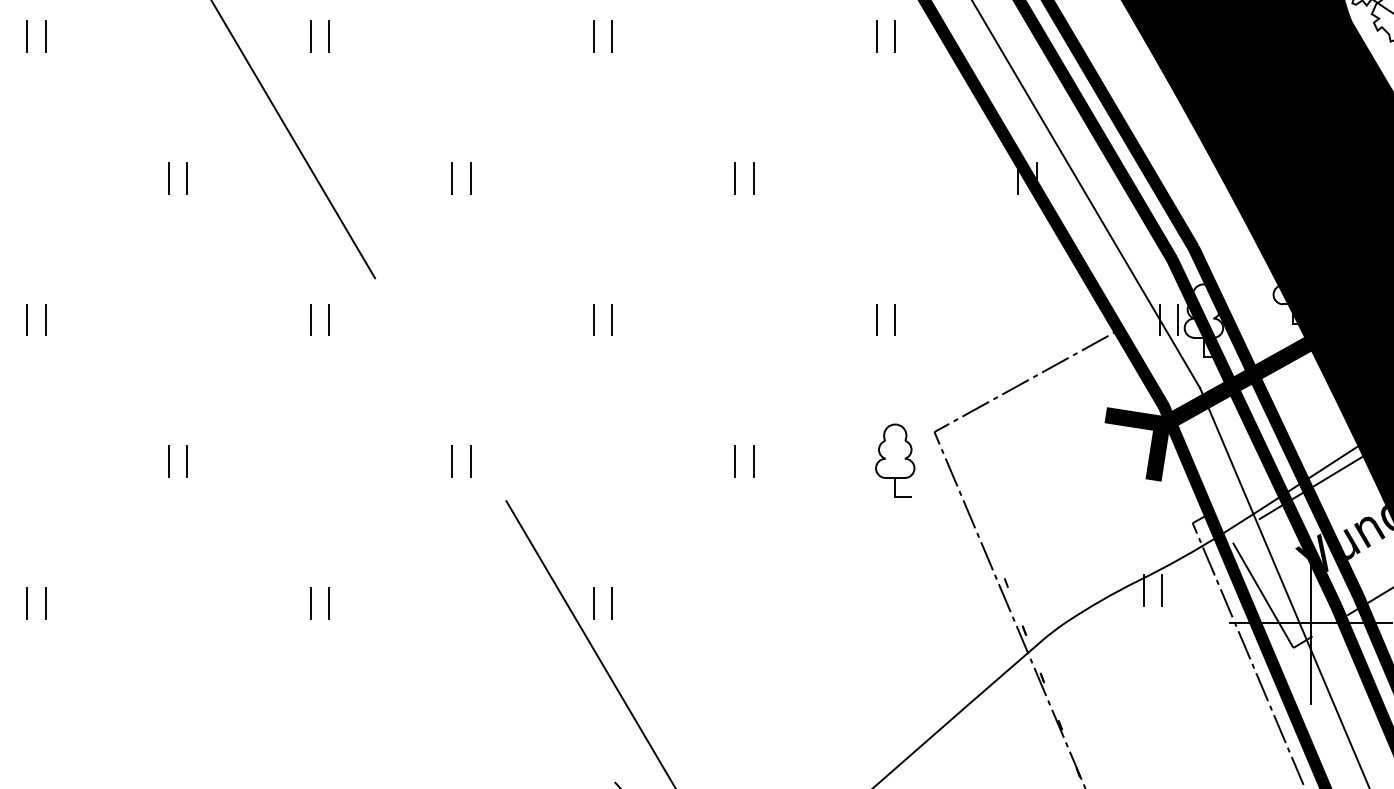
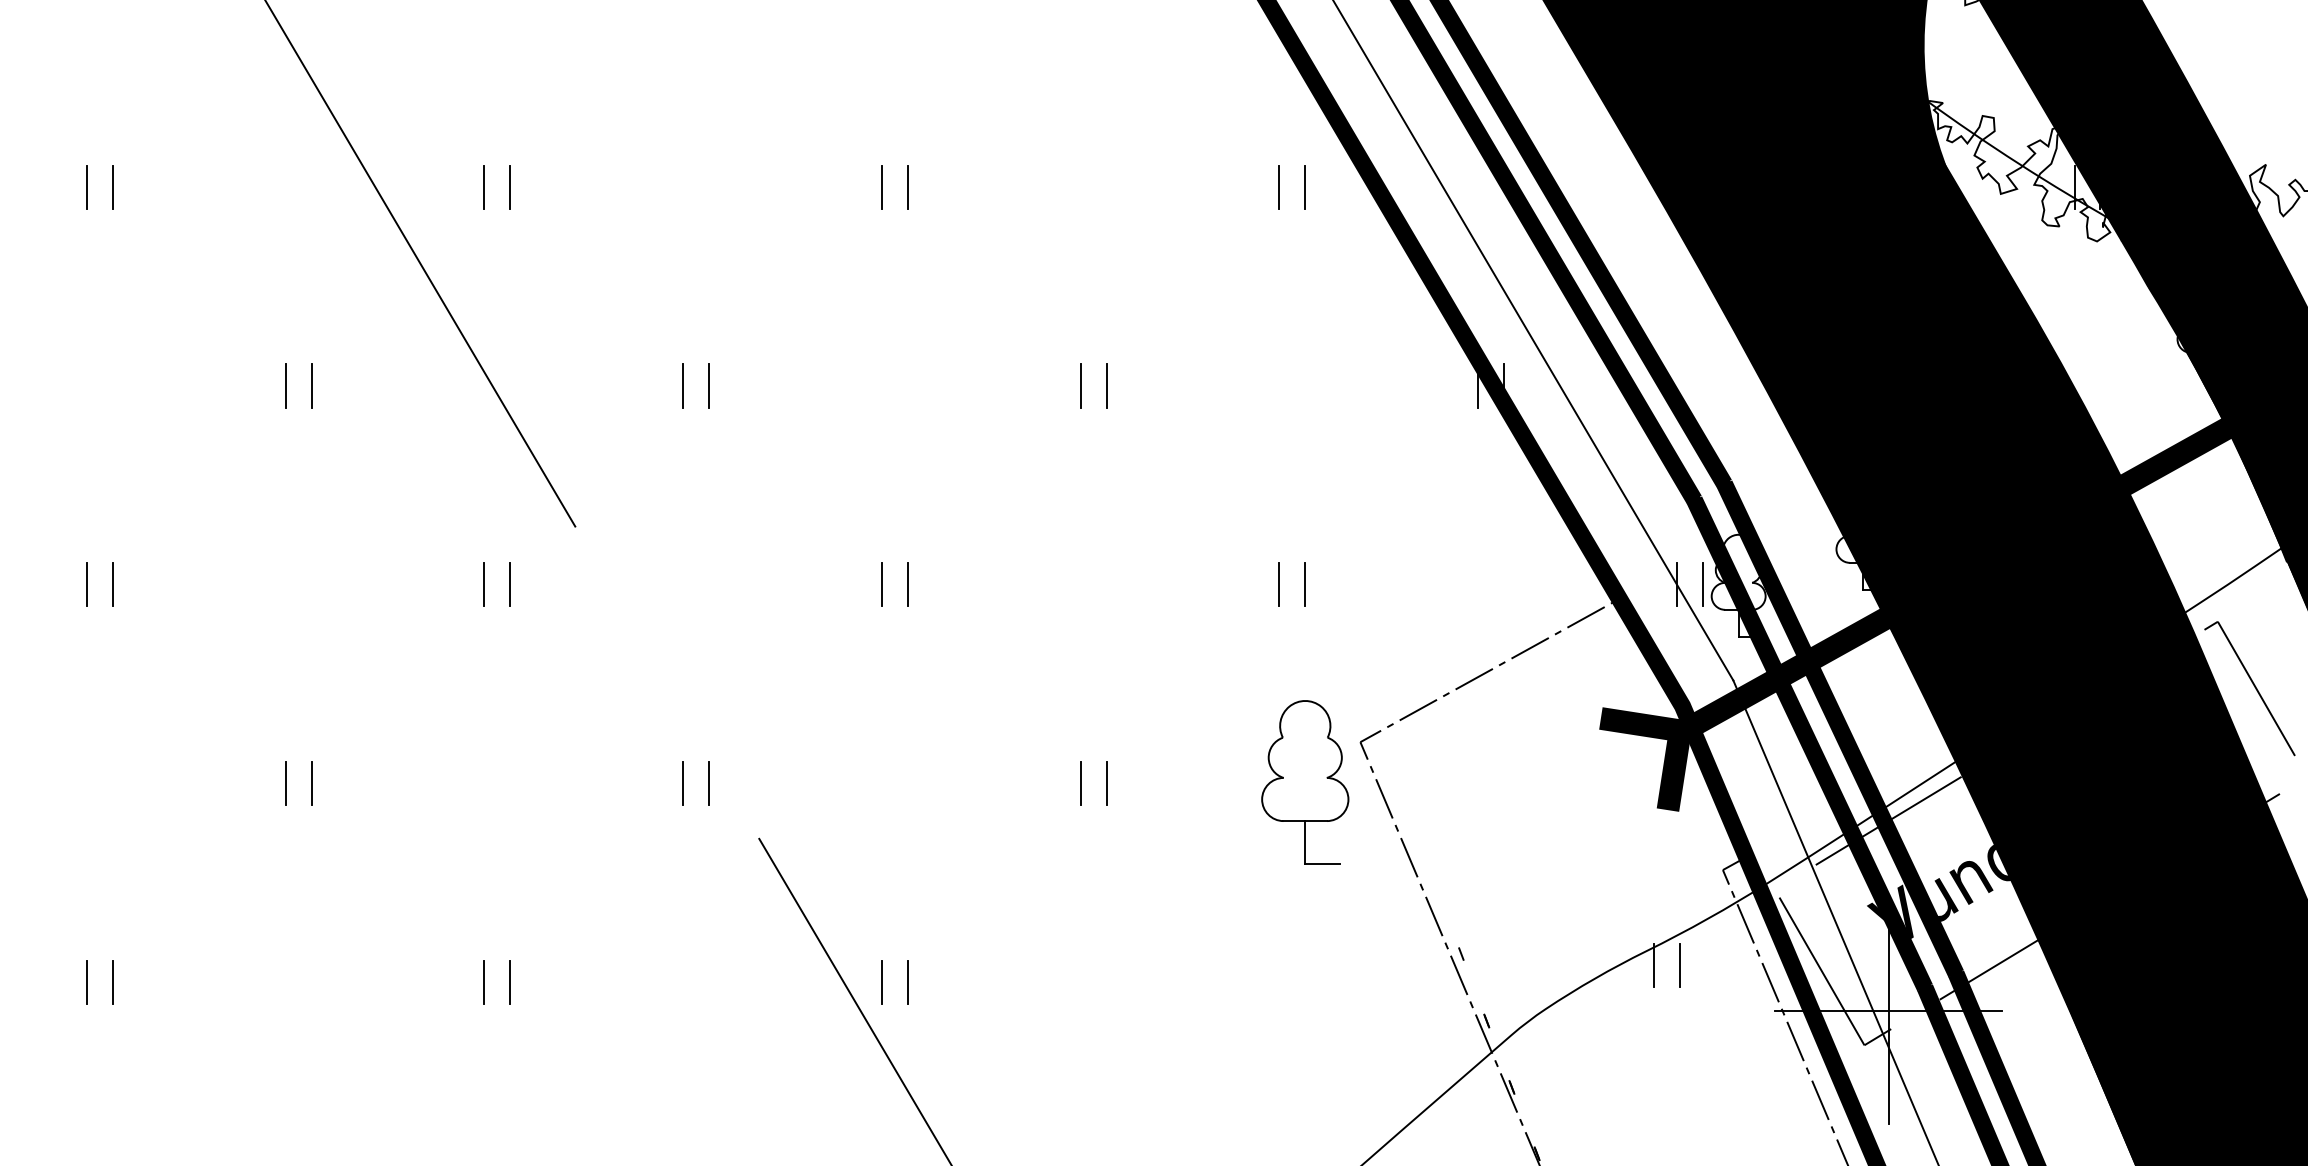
part: (895, 460) -> (1305, 782), size x1.6

